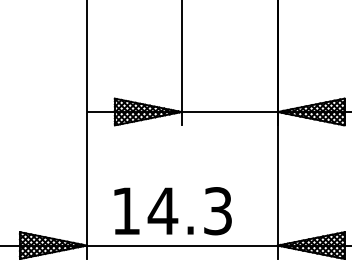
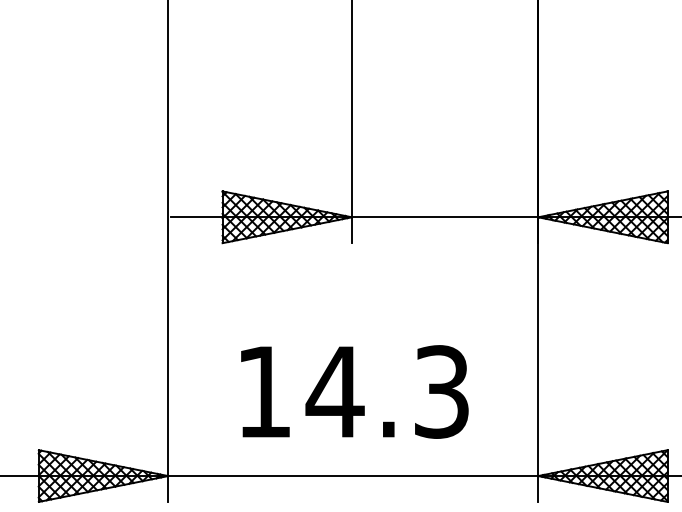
text: (172, 211) -> (353, 392), moved

